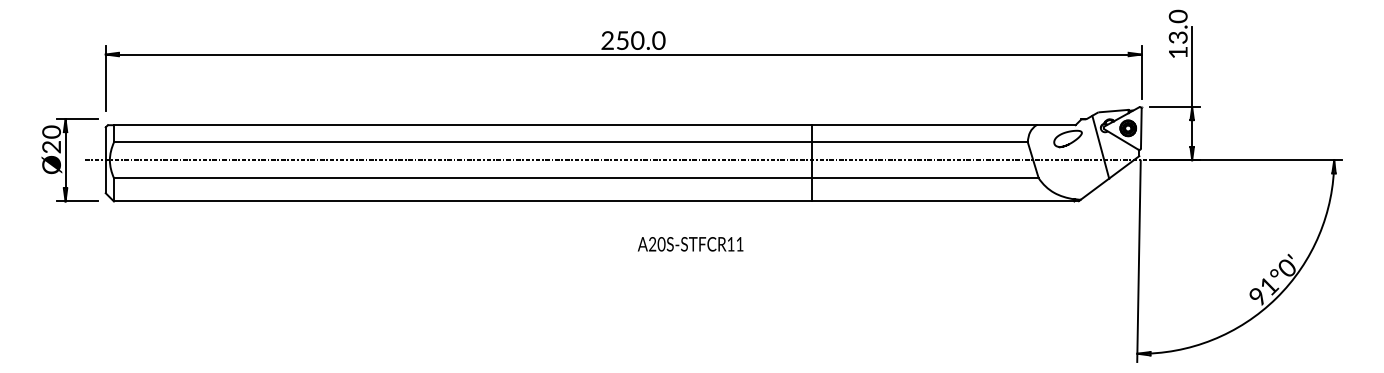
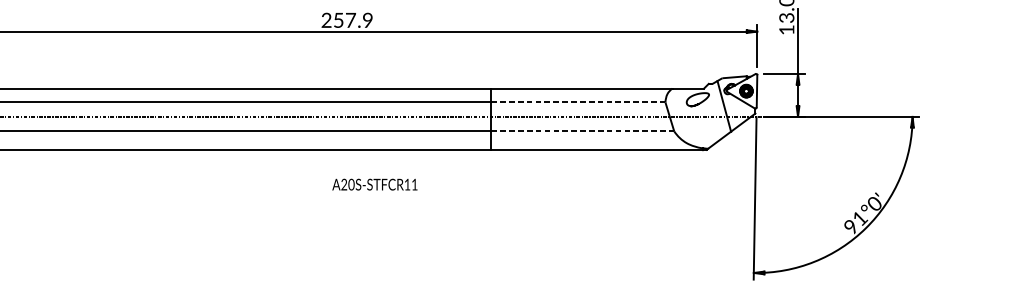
text: (648, 40) -> (359, 20), 250.0 -> 257.9
line: (919, 142) -> (578, 102), solid -> dashed
line: (925, 178) -> (582, 131), solid -> dashed
text: (690, 244) -> (374, 184), moved

